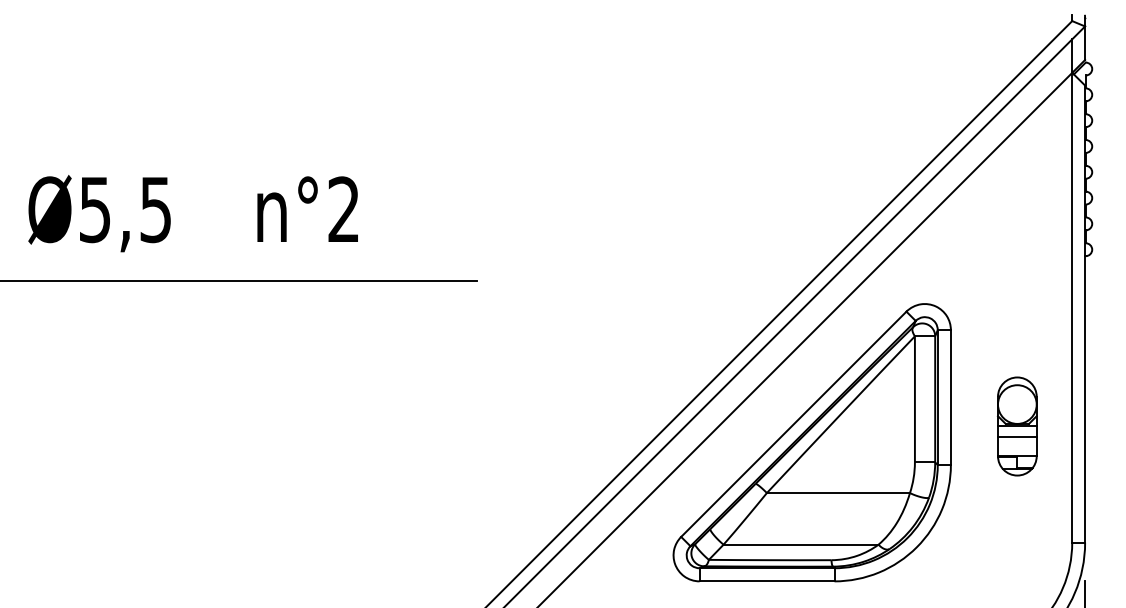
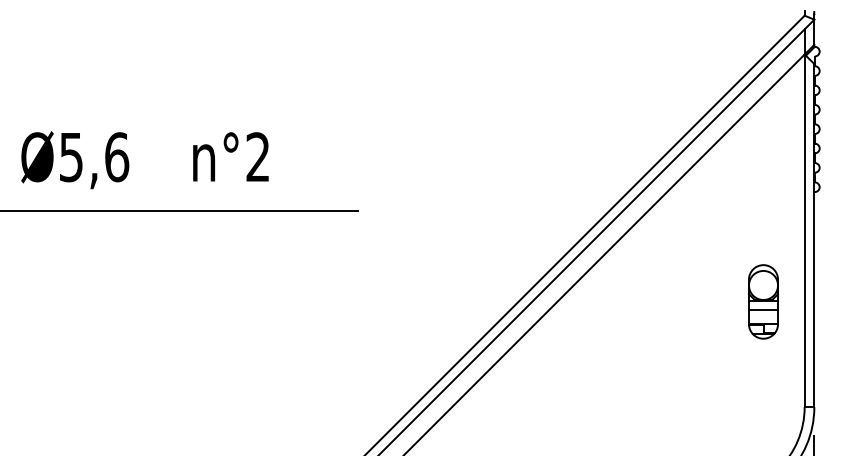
text: (156, 209) -> (117, 157), Ø5,5 -> Ø5,6
part: (1017, 426) -> (763, 301), moved
part: (811, 442) -> (608, 331), removed

